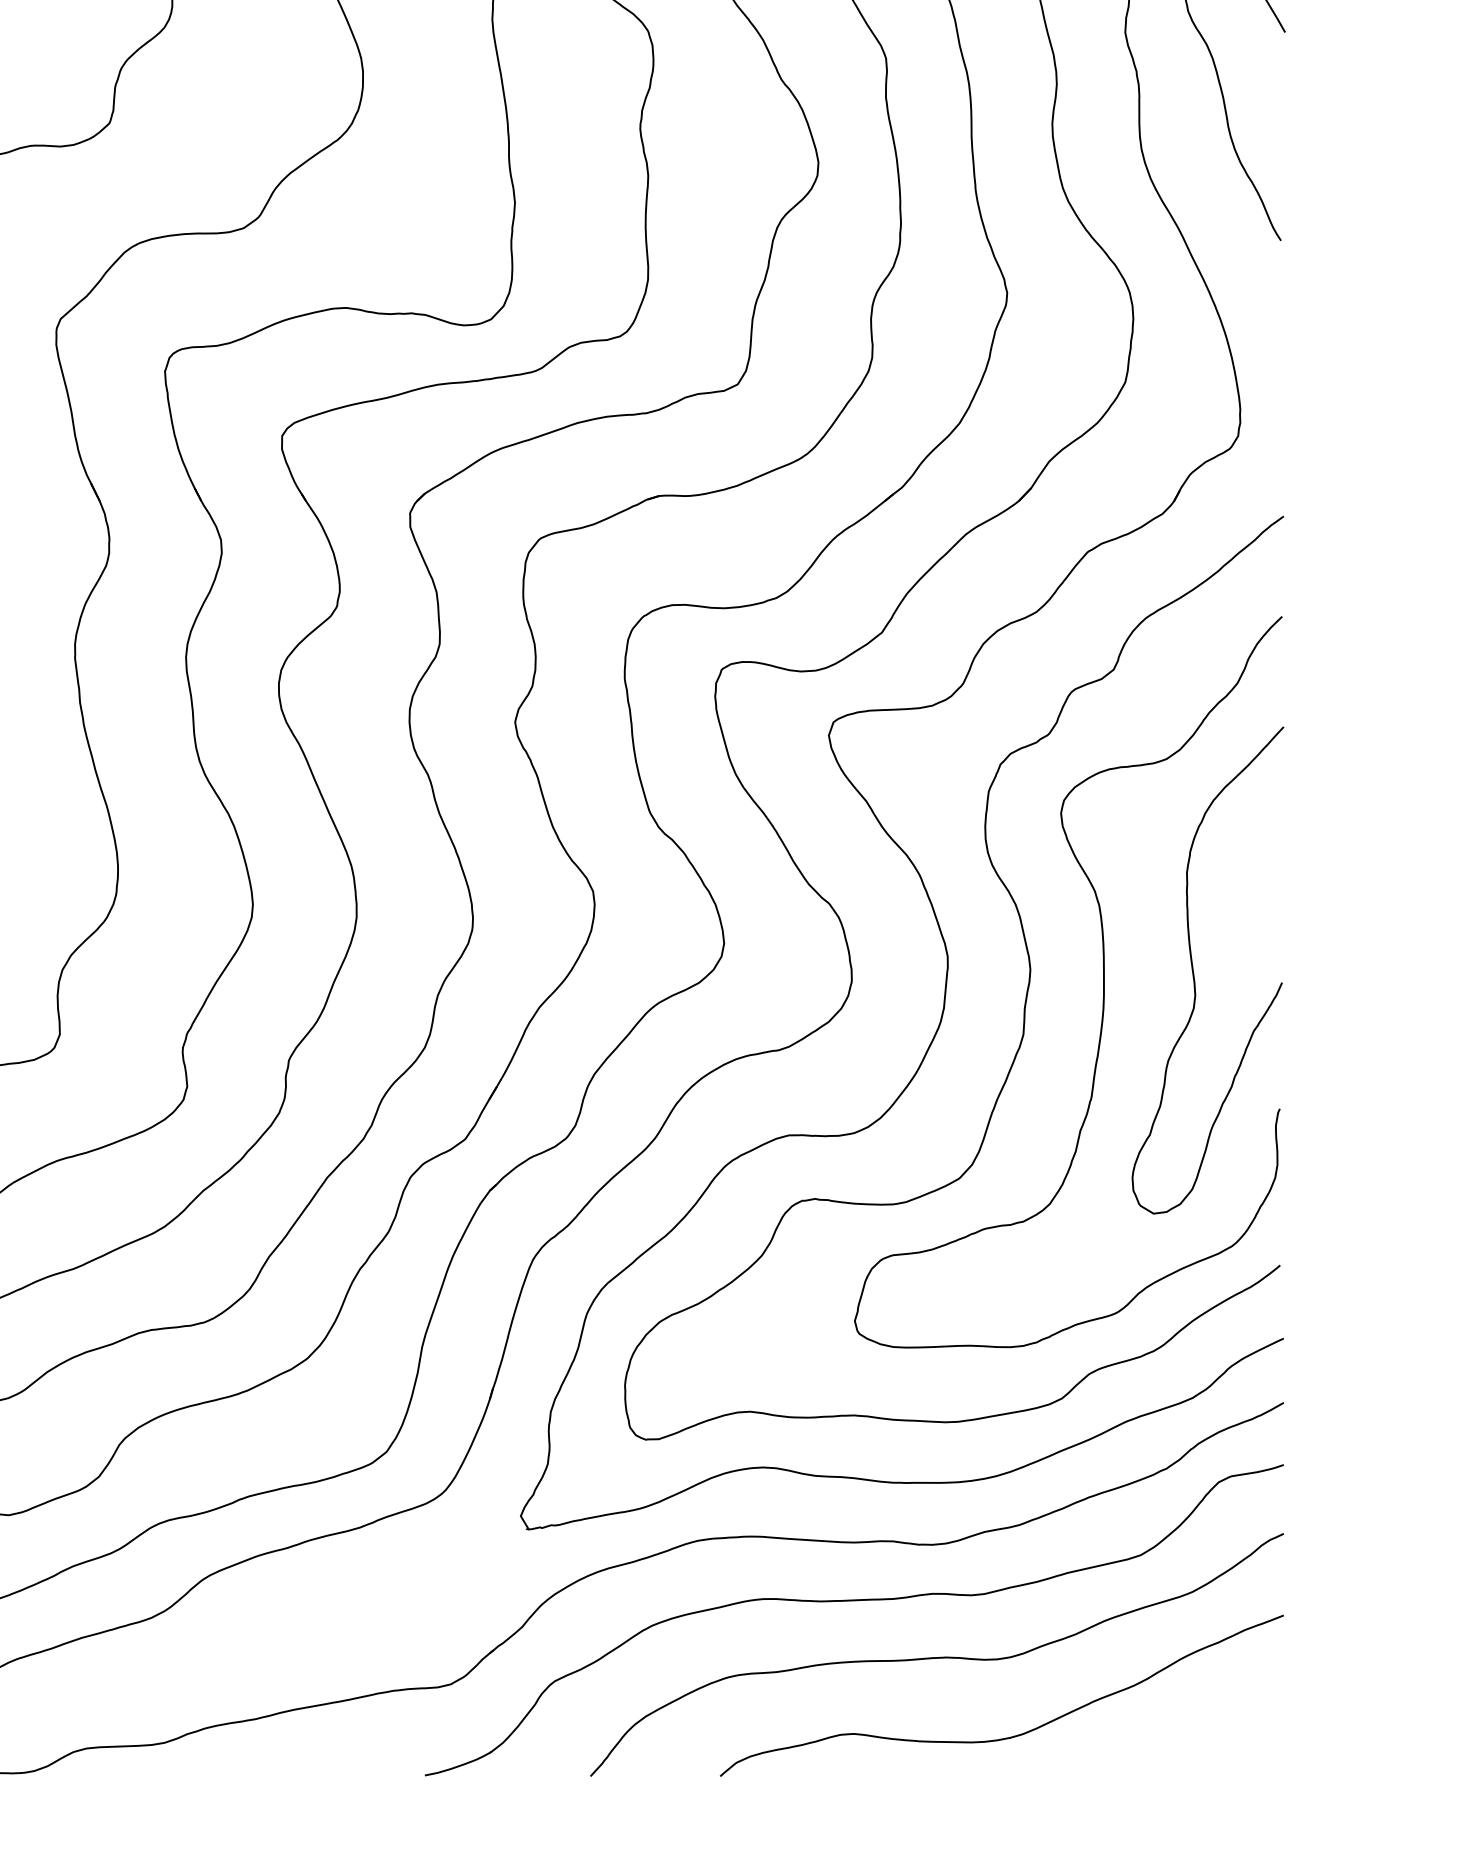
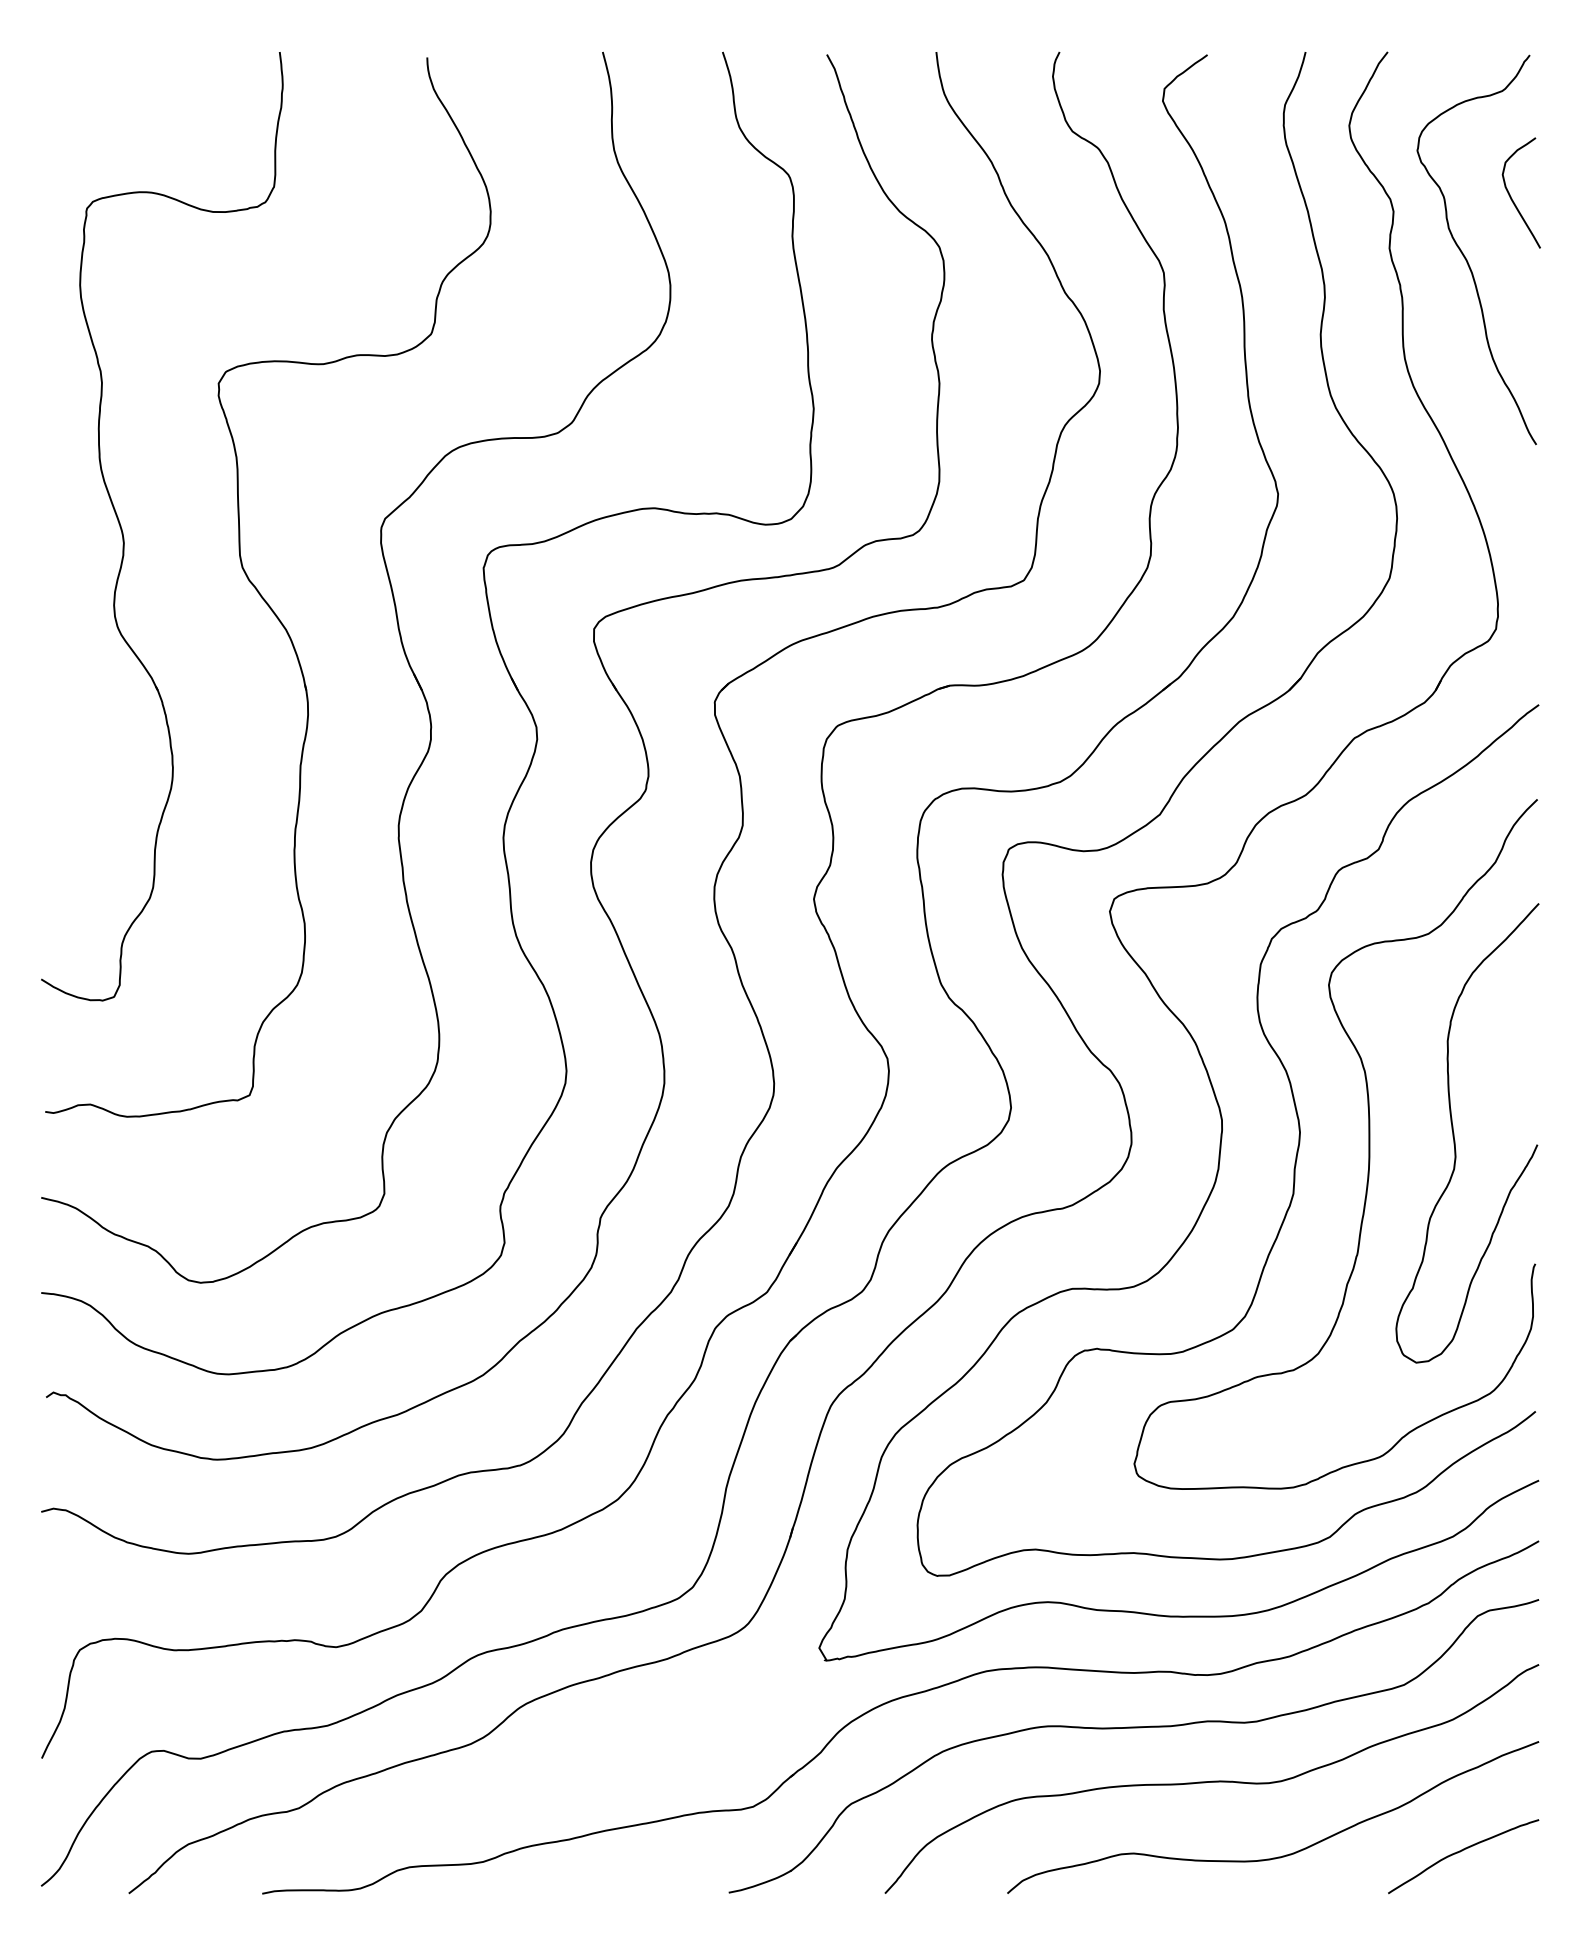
curve: (1200, 1732) -> (1460, 1852), added

